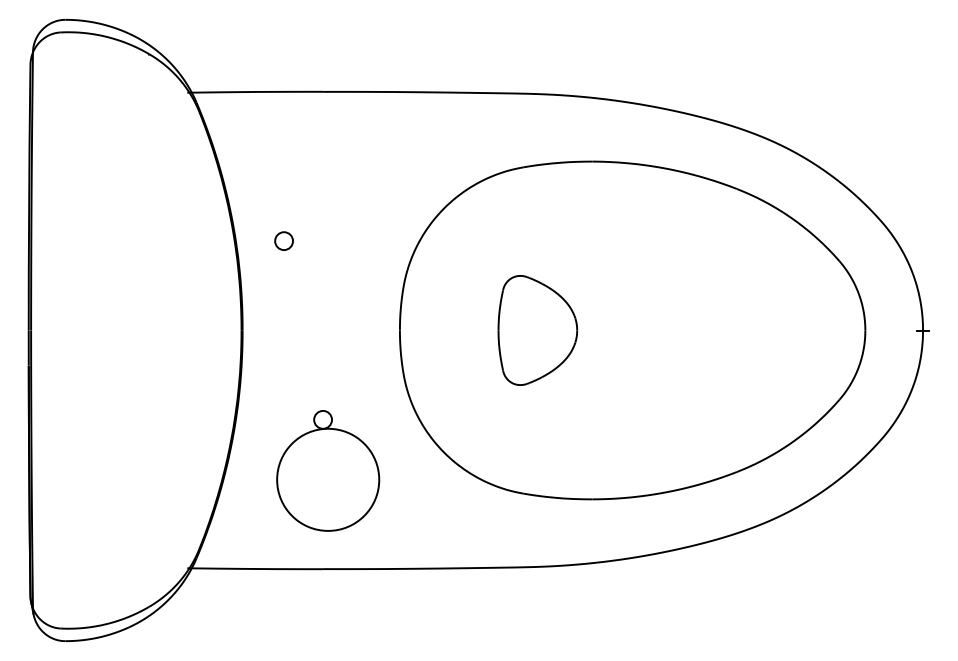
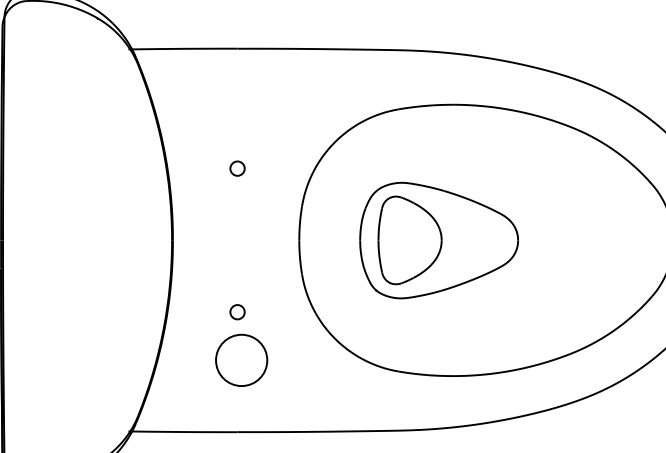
circle: (283, 240) -> (237, 168), moved
part: (573, 330) -> (438, 240), added
circle: (328, 479) -> (241, 360), size x0.62

